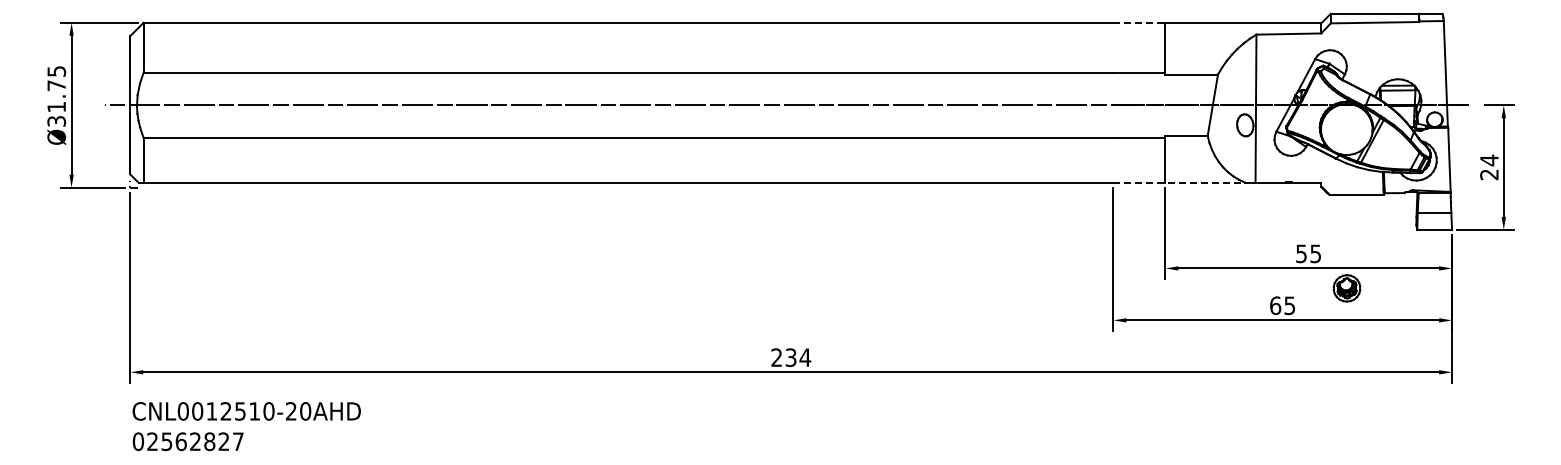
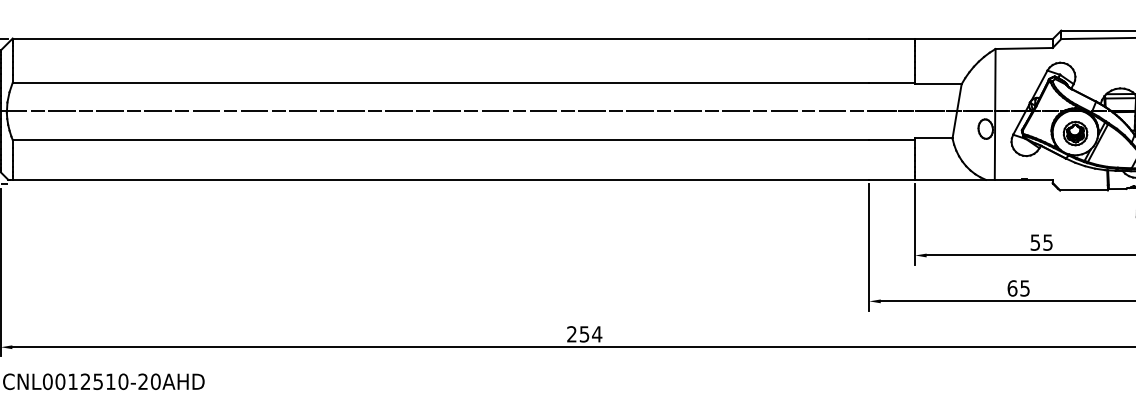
line: (1139, 22) -> (892, 38), dashed -> solid
line: (1179, 182) -> (927, 179), dashed -> solid
part: (1346, 288) -> (1075, 133), moved
text: (791, 357) -> (584, 334), 234 -> 254

